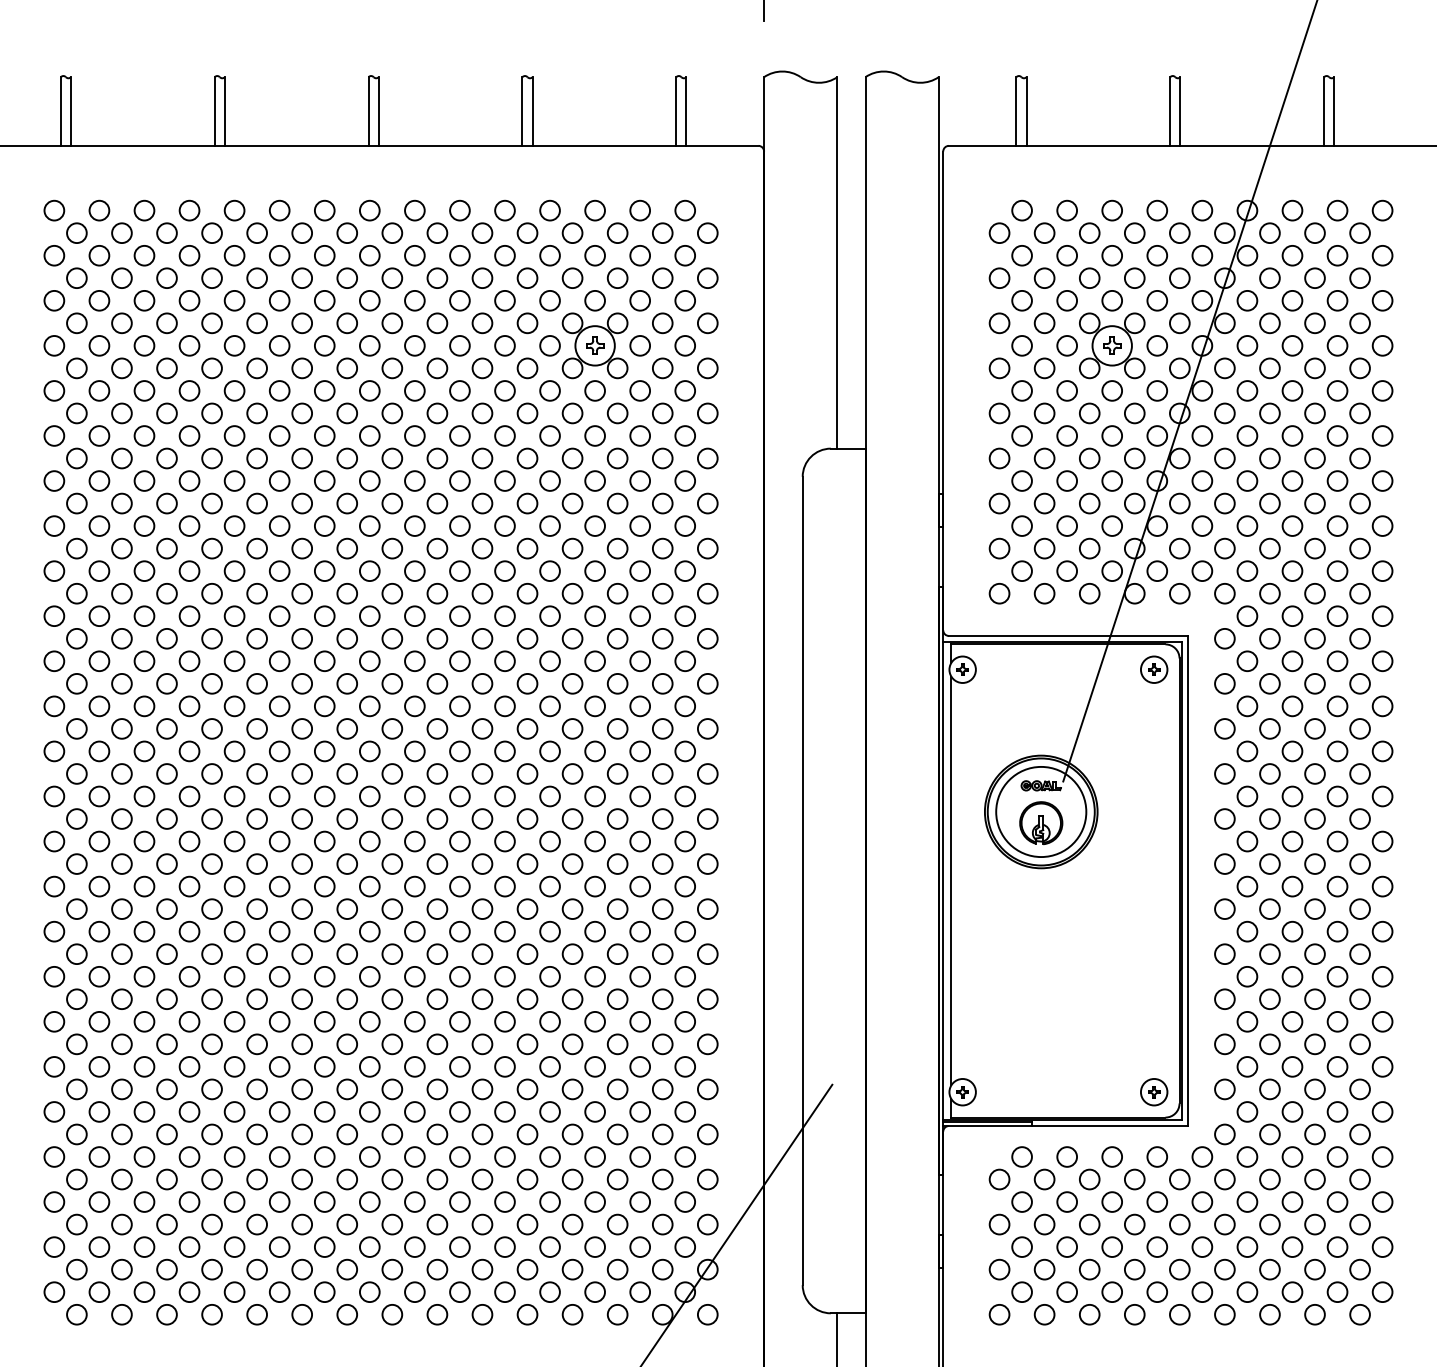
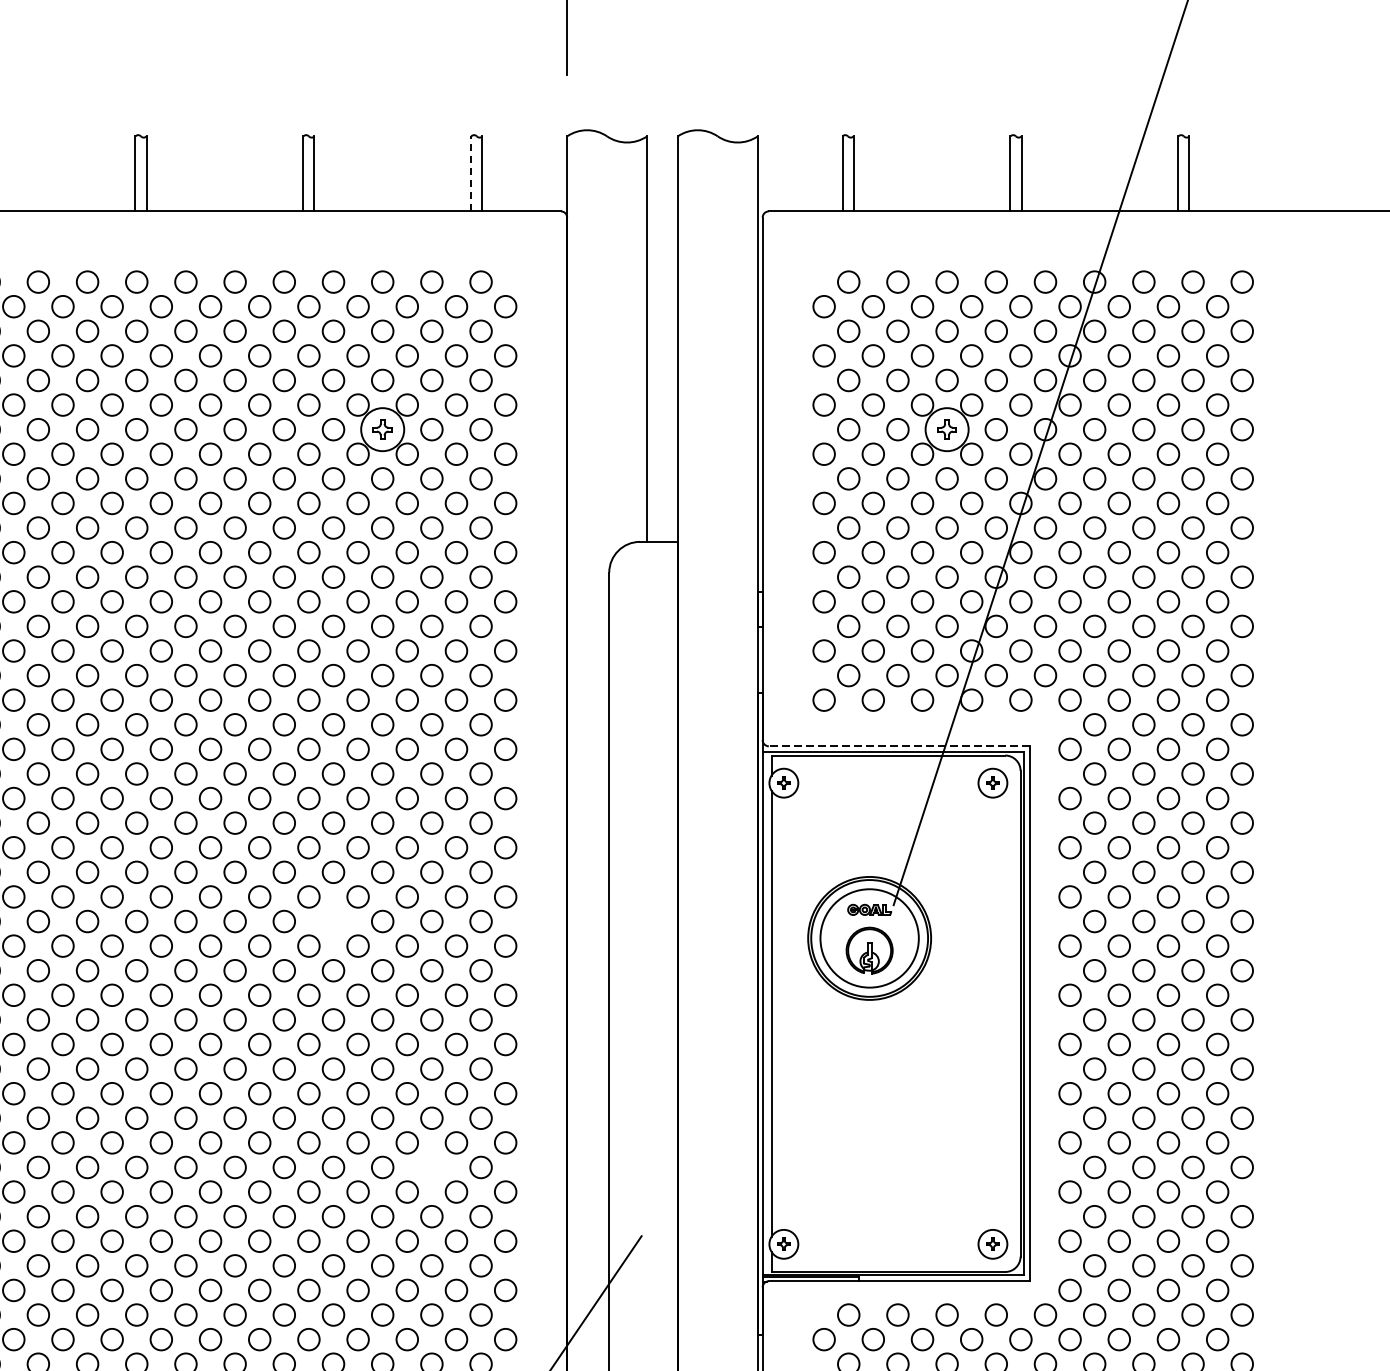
line: (676, 111) -> (471, 173), solid -> dashed
line: (1068, 635) -> (899, 745), solid -> dashed
circle: (549, 796) -> (332, 921), removed
circle: (639, 1021) -> (431, 1167), removed

